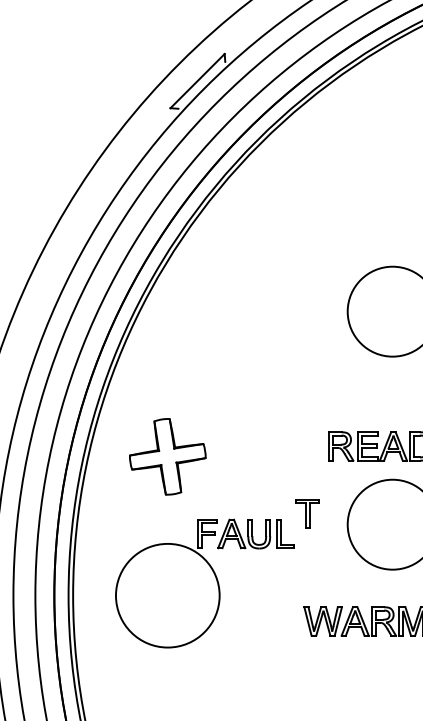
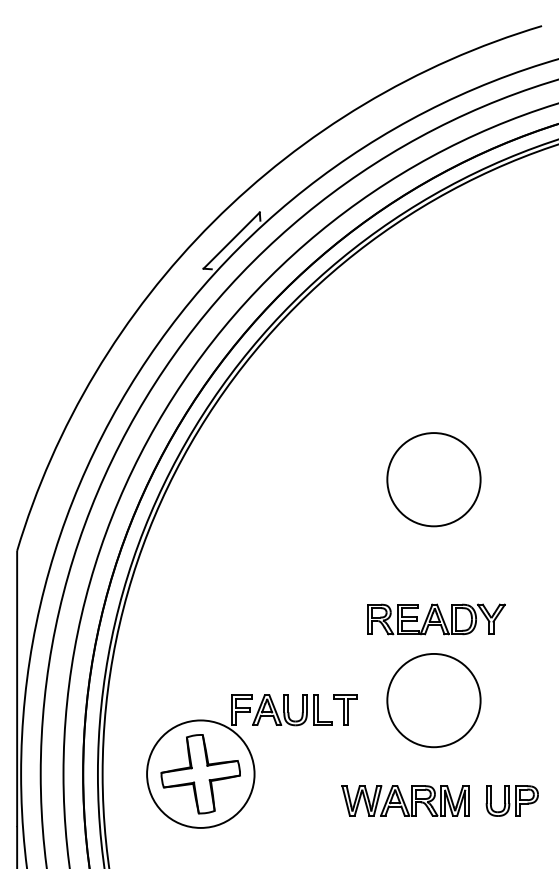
part: (167, 457) -> (200, 774), moved
part: (307, 513) -> (345, 709), moved

